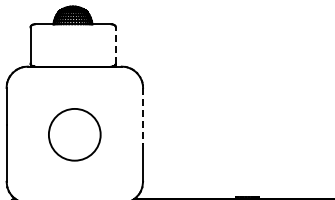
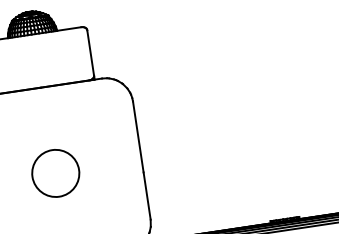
line: (115, 45) -> (90, 53), dashed -> solid
line: (143, 116) -> (138, 137), dashed -> solid
circle: (74, 134) -> (55, 173), size x0.71

